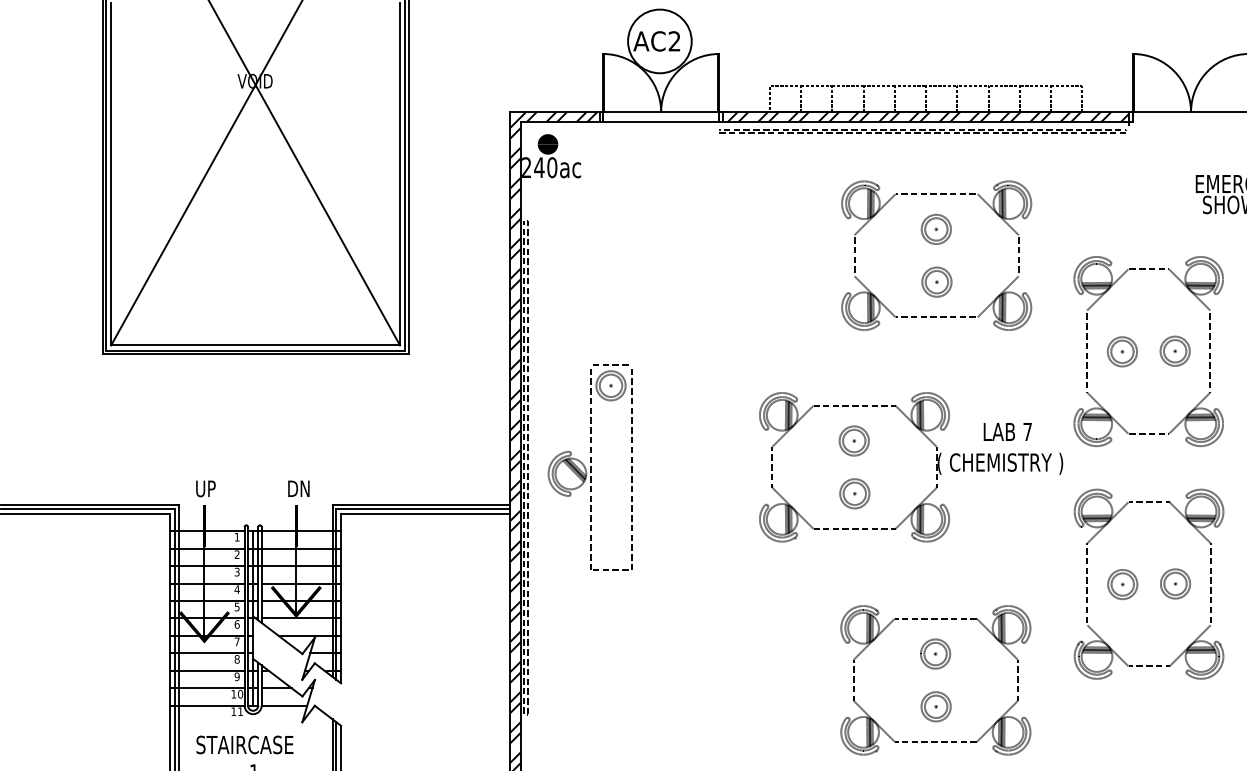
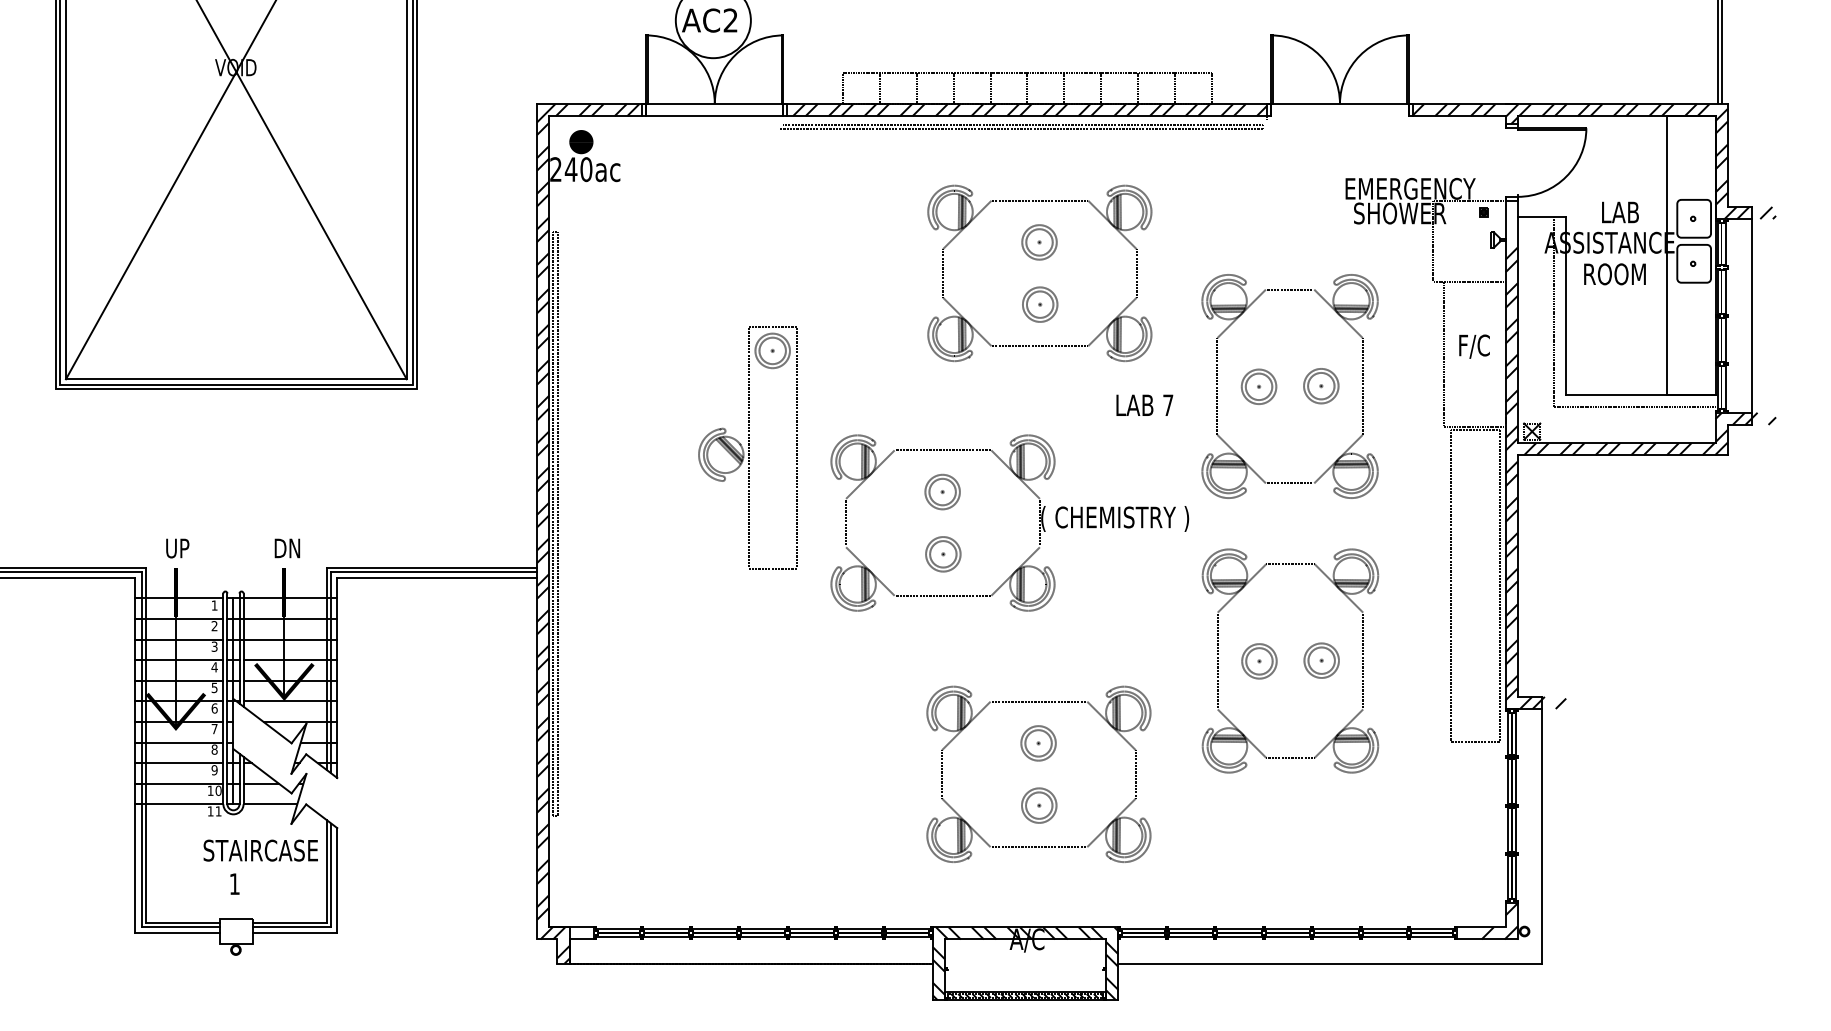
text: (1007, 431) -> (1144, 404), moved
part: (589, 467) -> (747, 447), moved
text: (244, 744) -> (260, 850), moved

